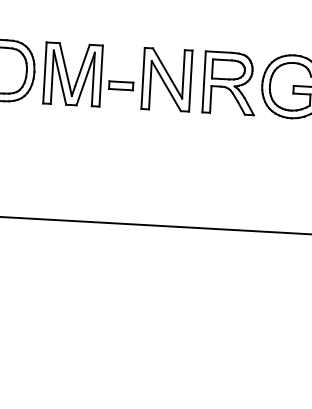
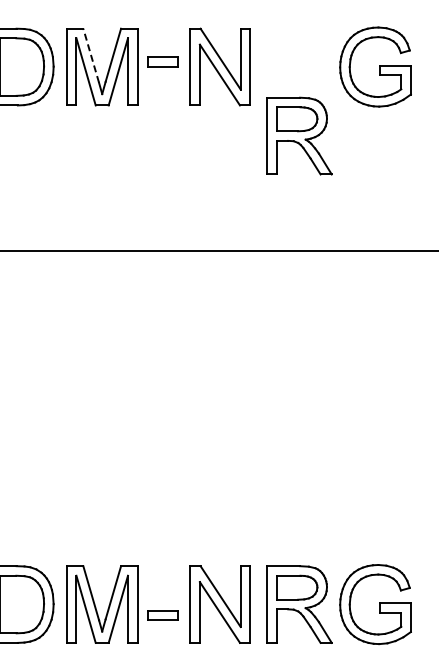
line: (65, 64) -> (91, 55), solid -> dashed
part: (229, 82) -> (299, 135), moved
part: (120, 85) -> (162, 61), moved

